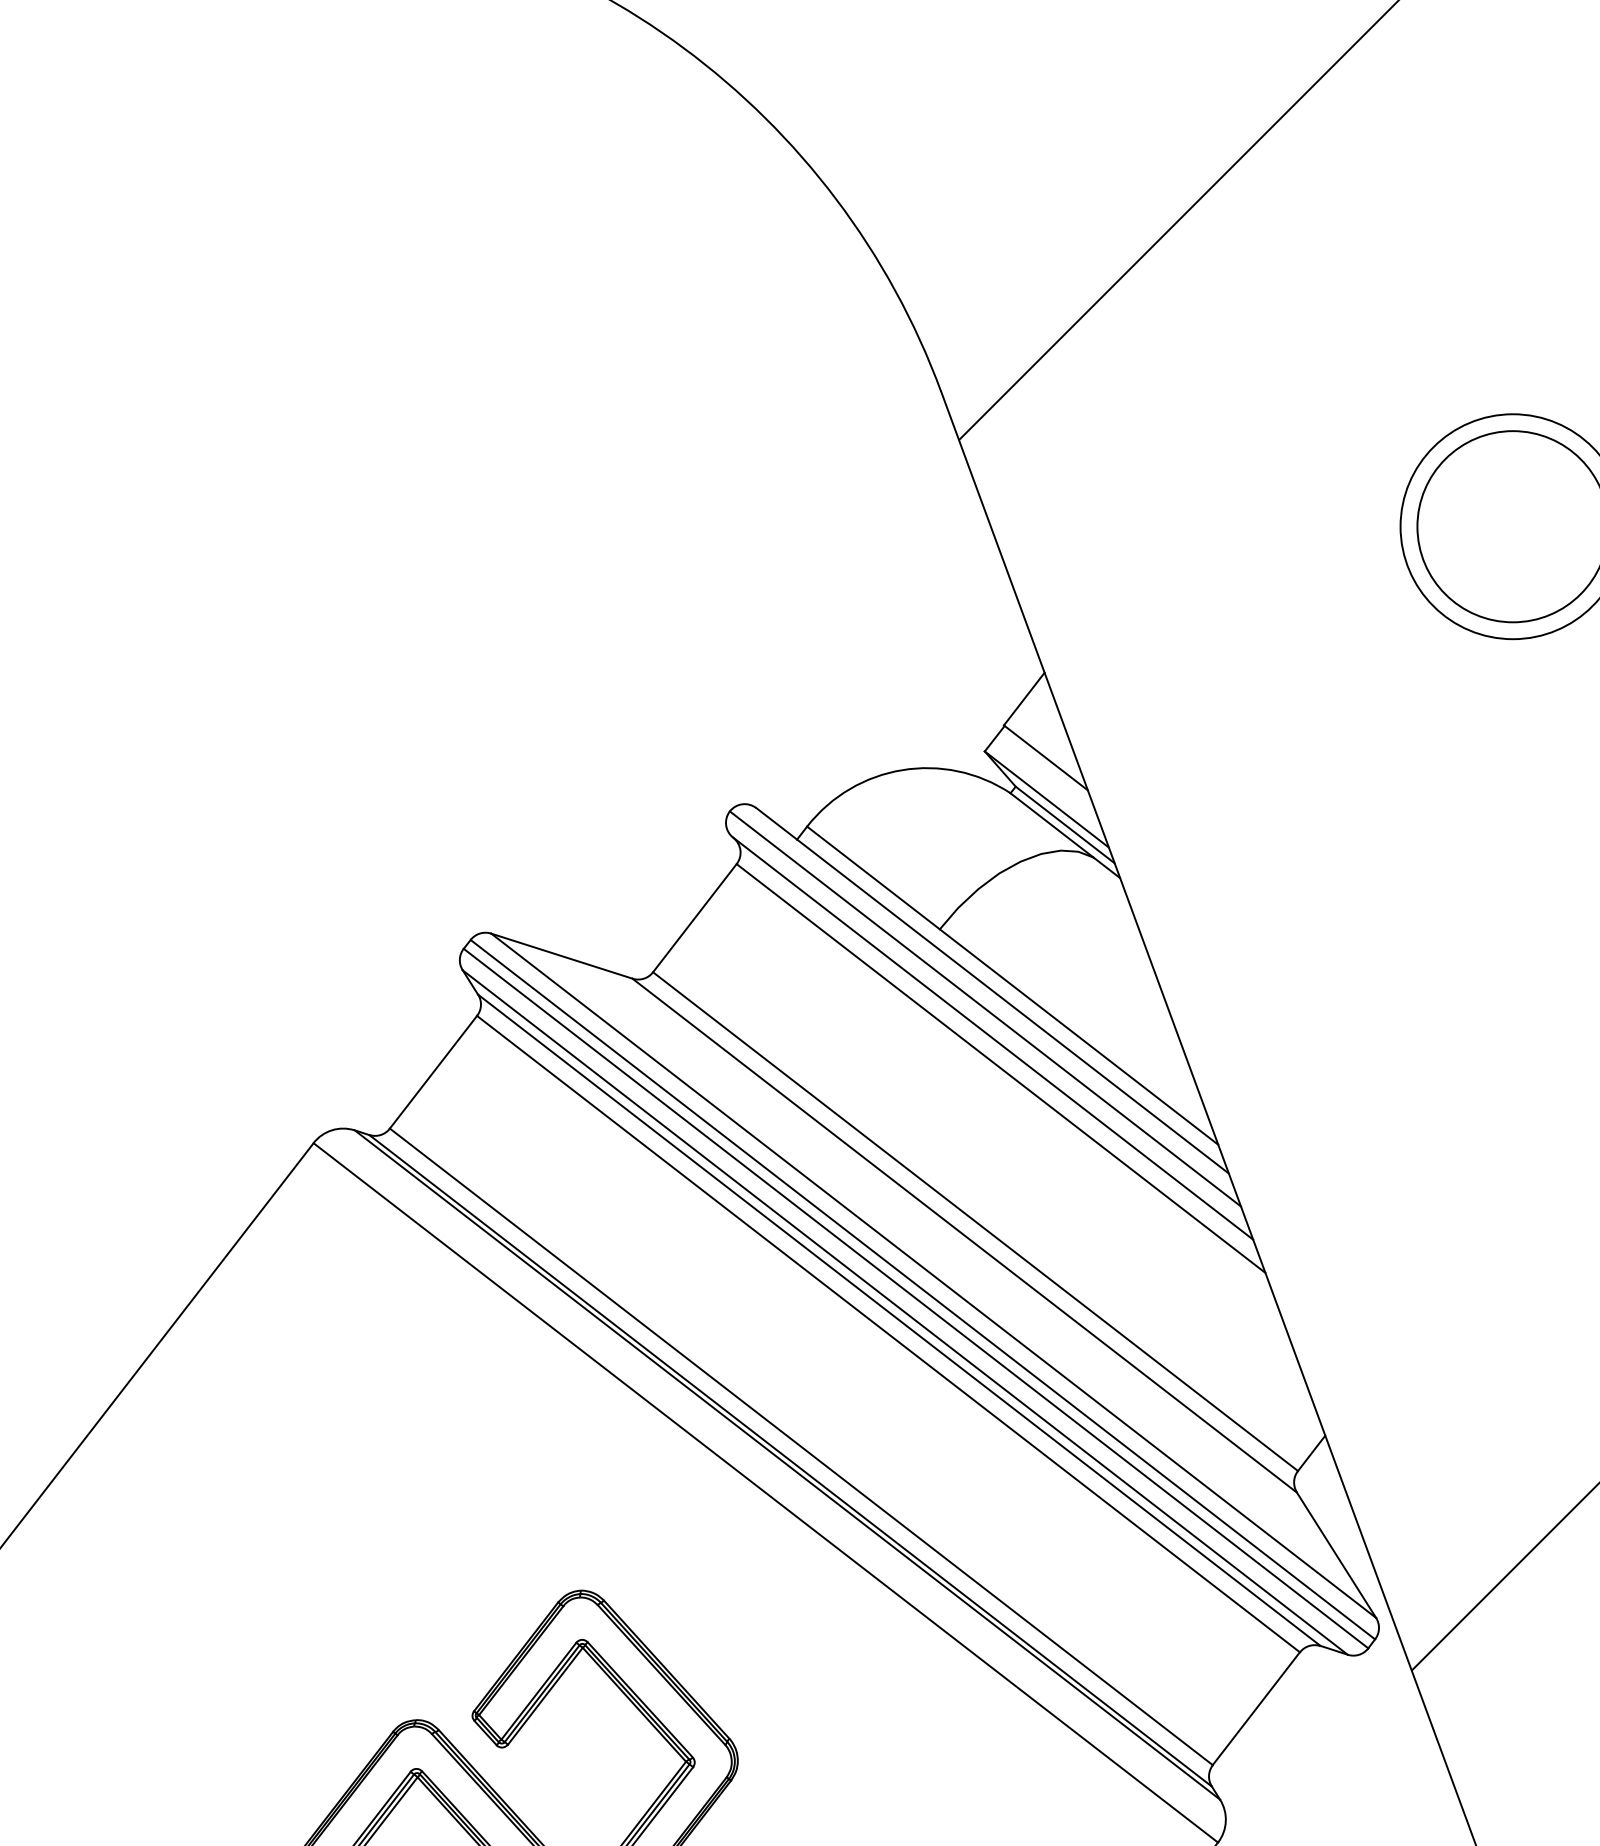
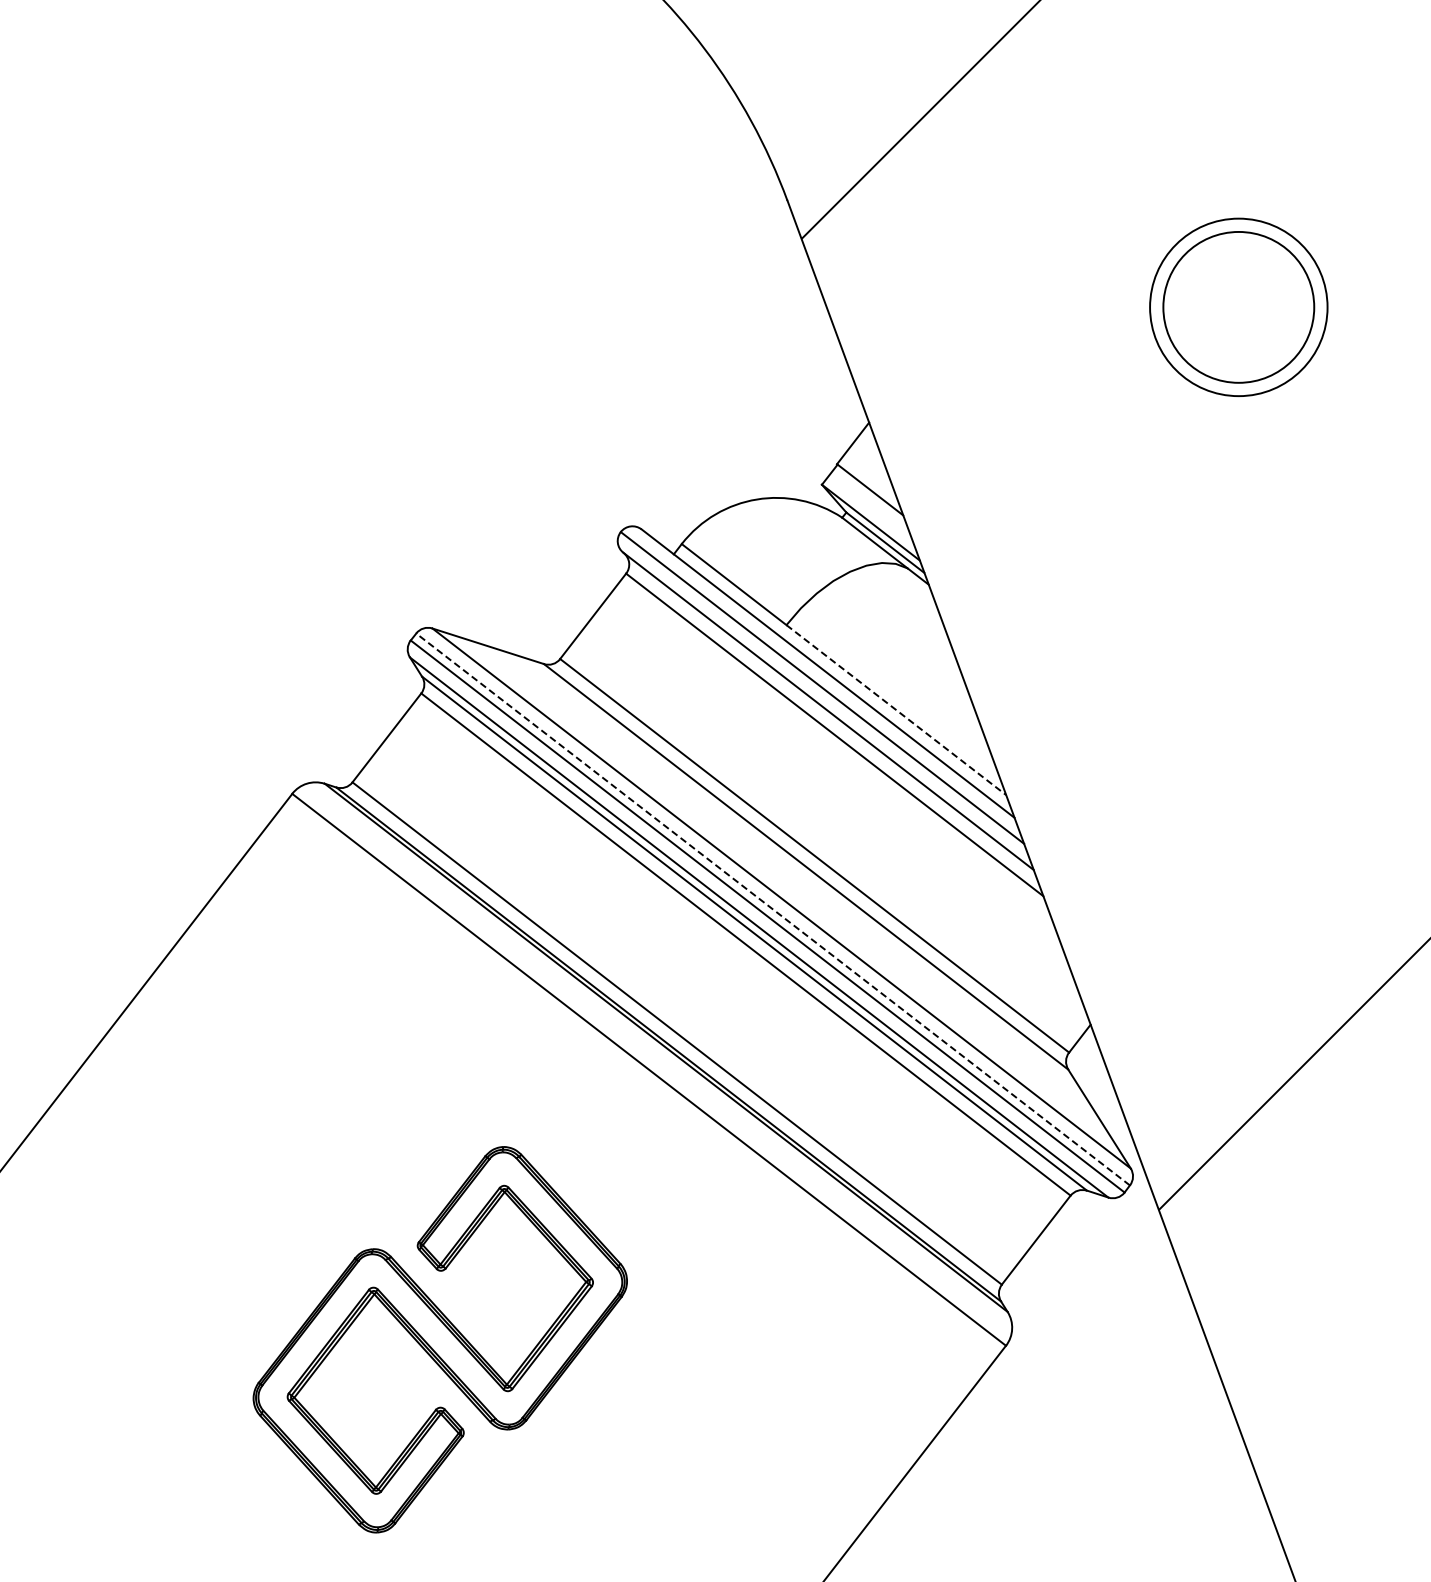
line: (1079, 1037) -> (896, 710), solid -> dashed
line: (922, 1289) -> (772, 909), solid -> dashed

